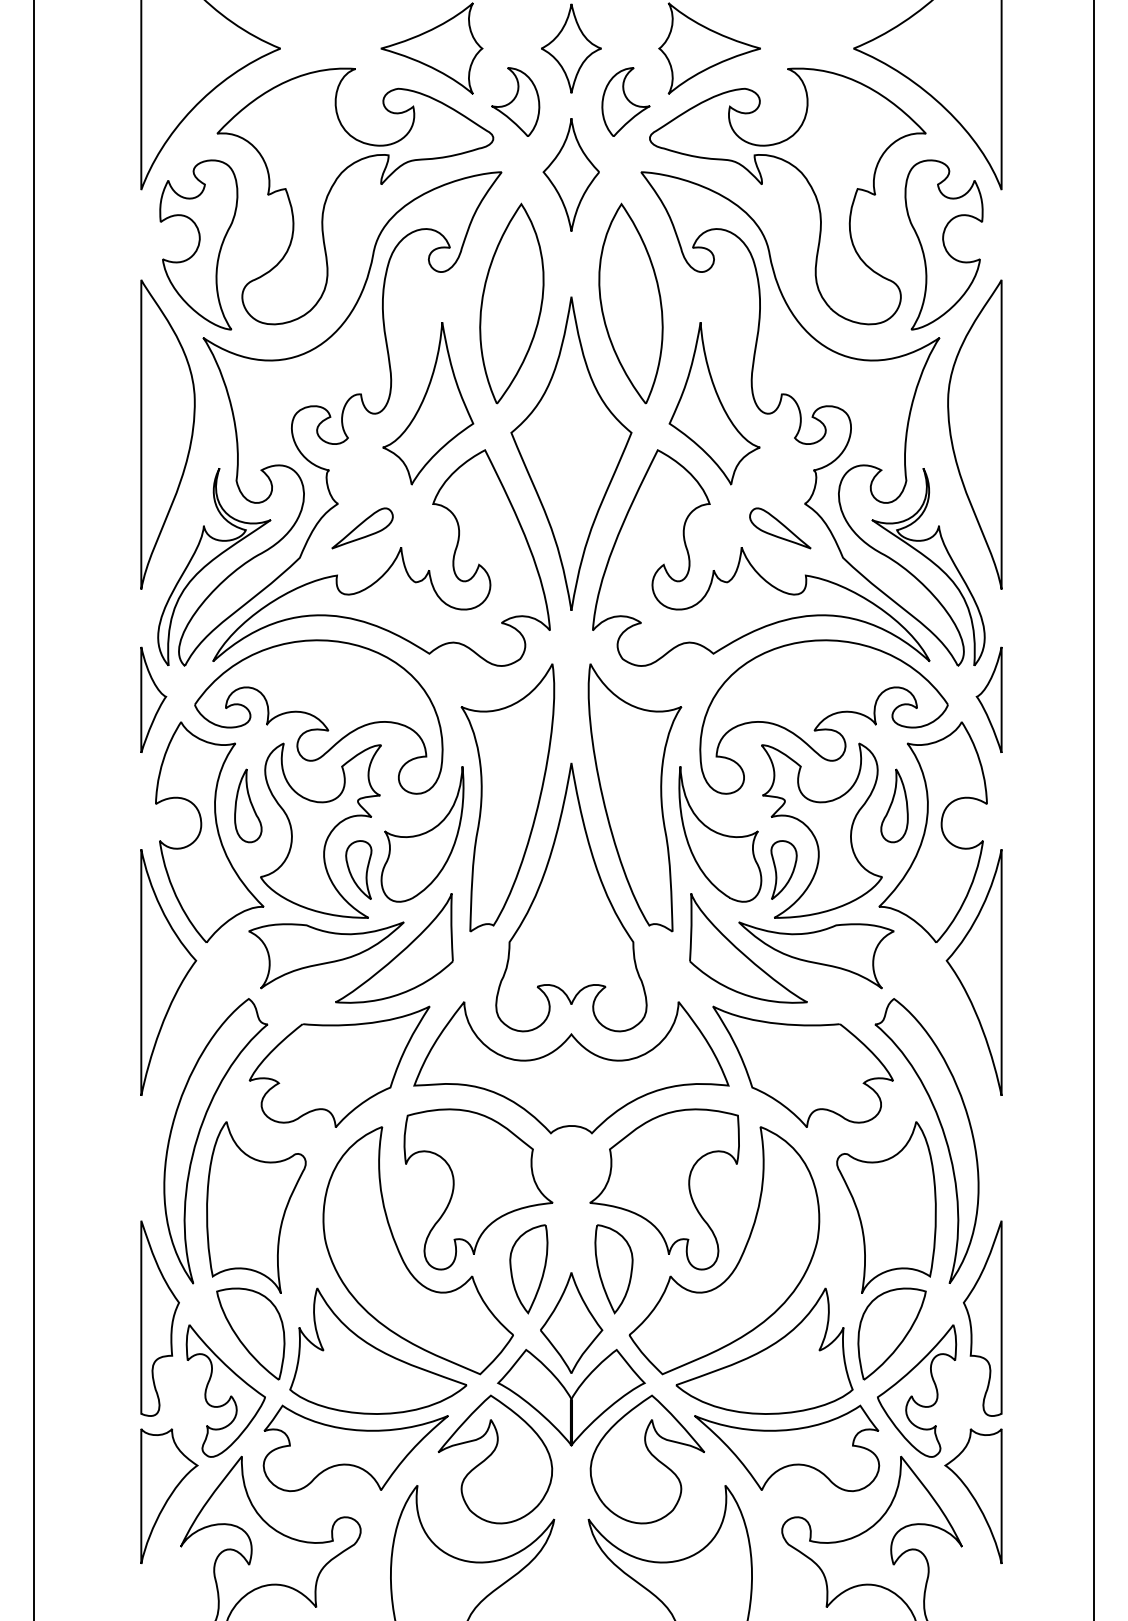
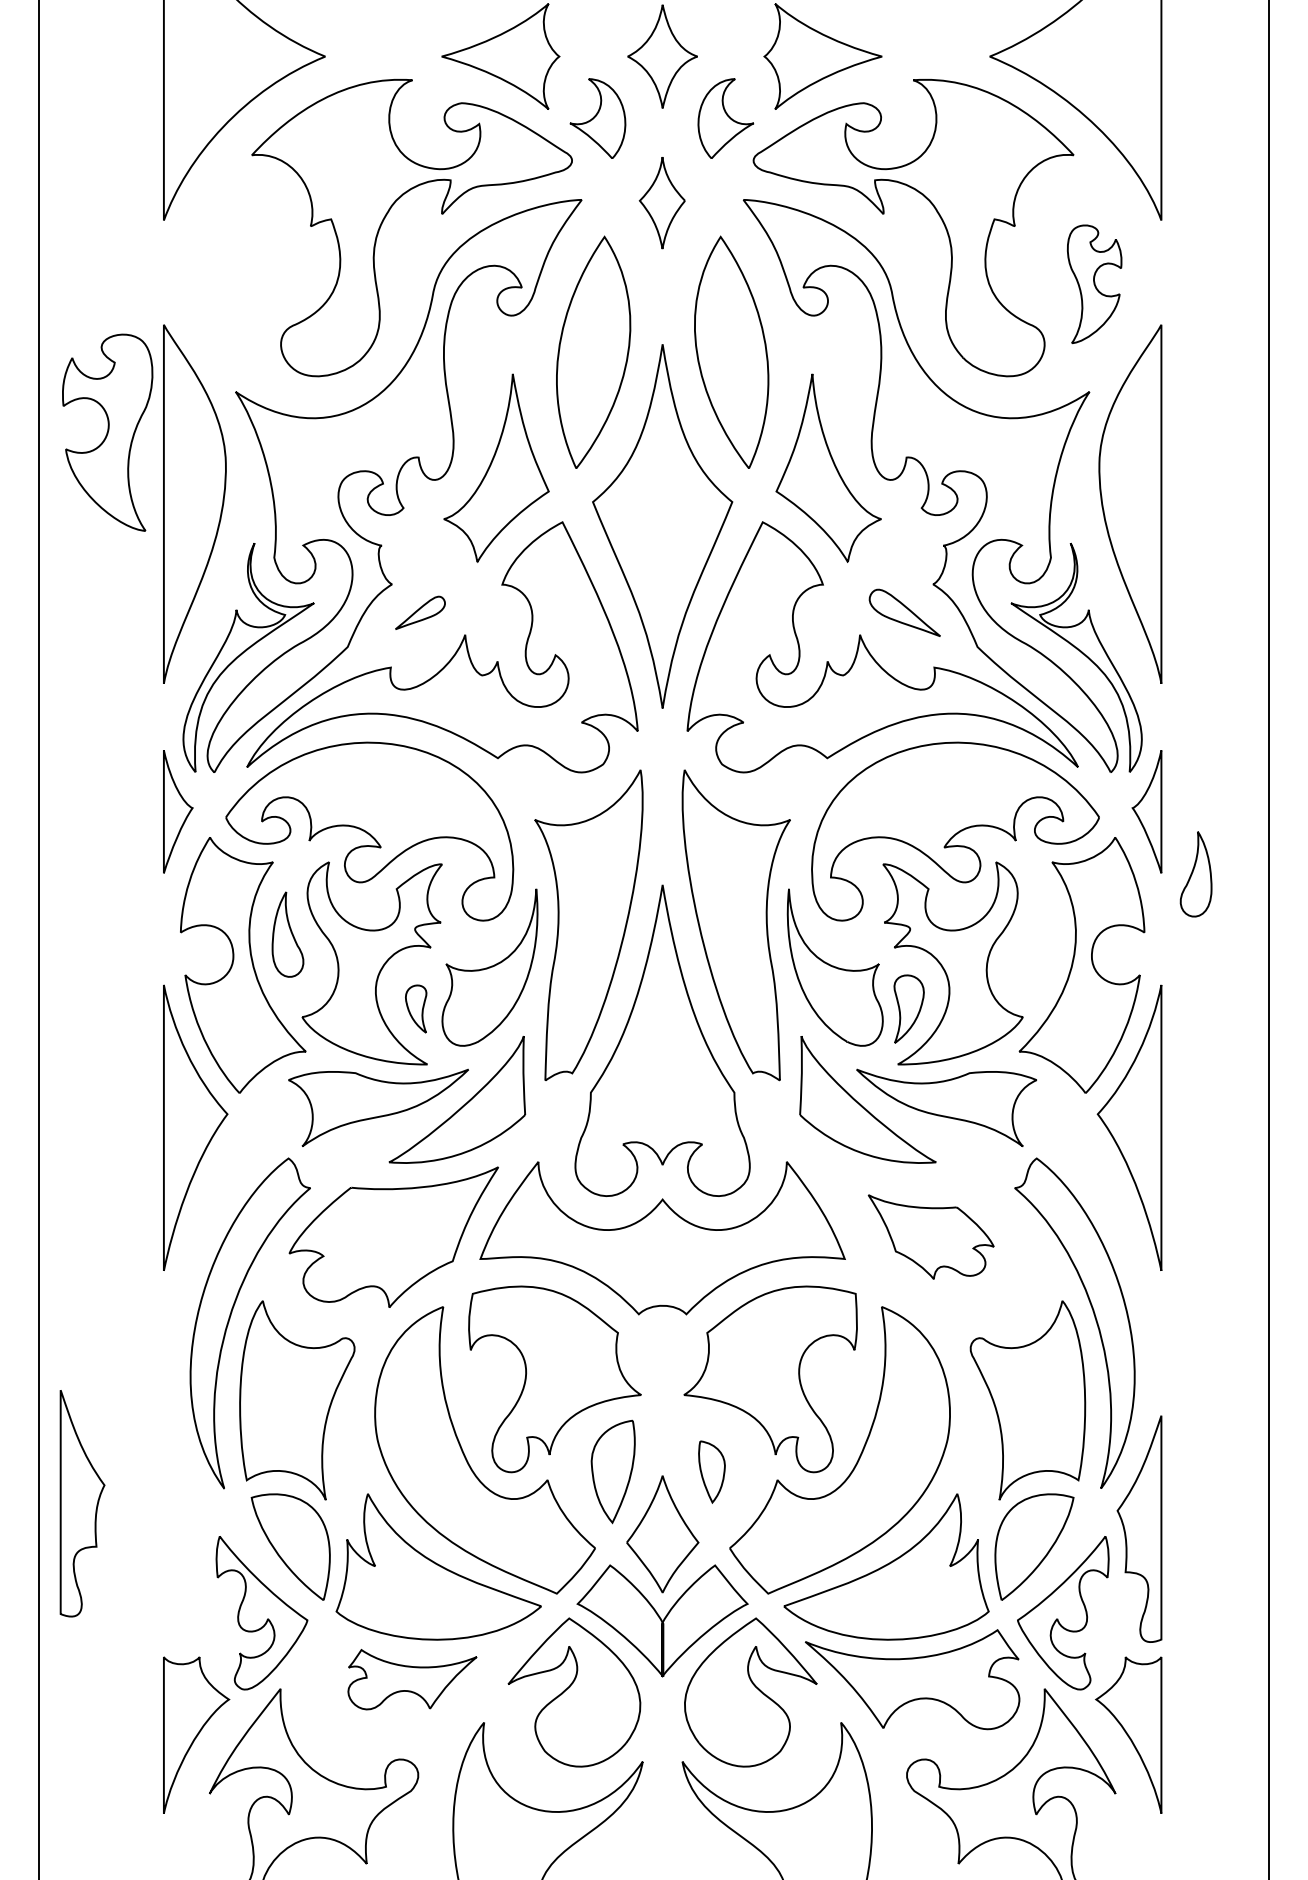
part: (570, 174) -> (661, 202), size x0.7
part: (198, 244) -> (107, 432), moved
part: (943, 244) -> (1094, 283), size x0.6
part: (362, 528) -> (420, 613), size x0.7
part: (894, 805) -> (1196, 873), moved
part: (358, 869) -> (415, 1008), size x0.7
part: (802, 1066) -> (930, 1236), size x0.6
part: (613, 1269) -> (711, 1472), size x0.6
part: (159, 1318) -> (81, 1503), moved
part: (355, 1448) -> (412, 1679), size x0.6

